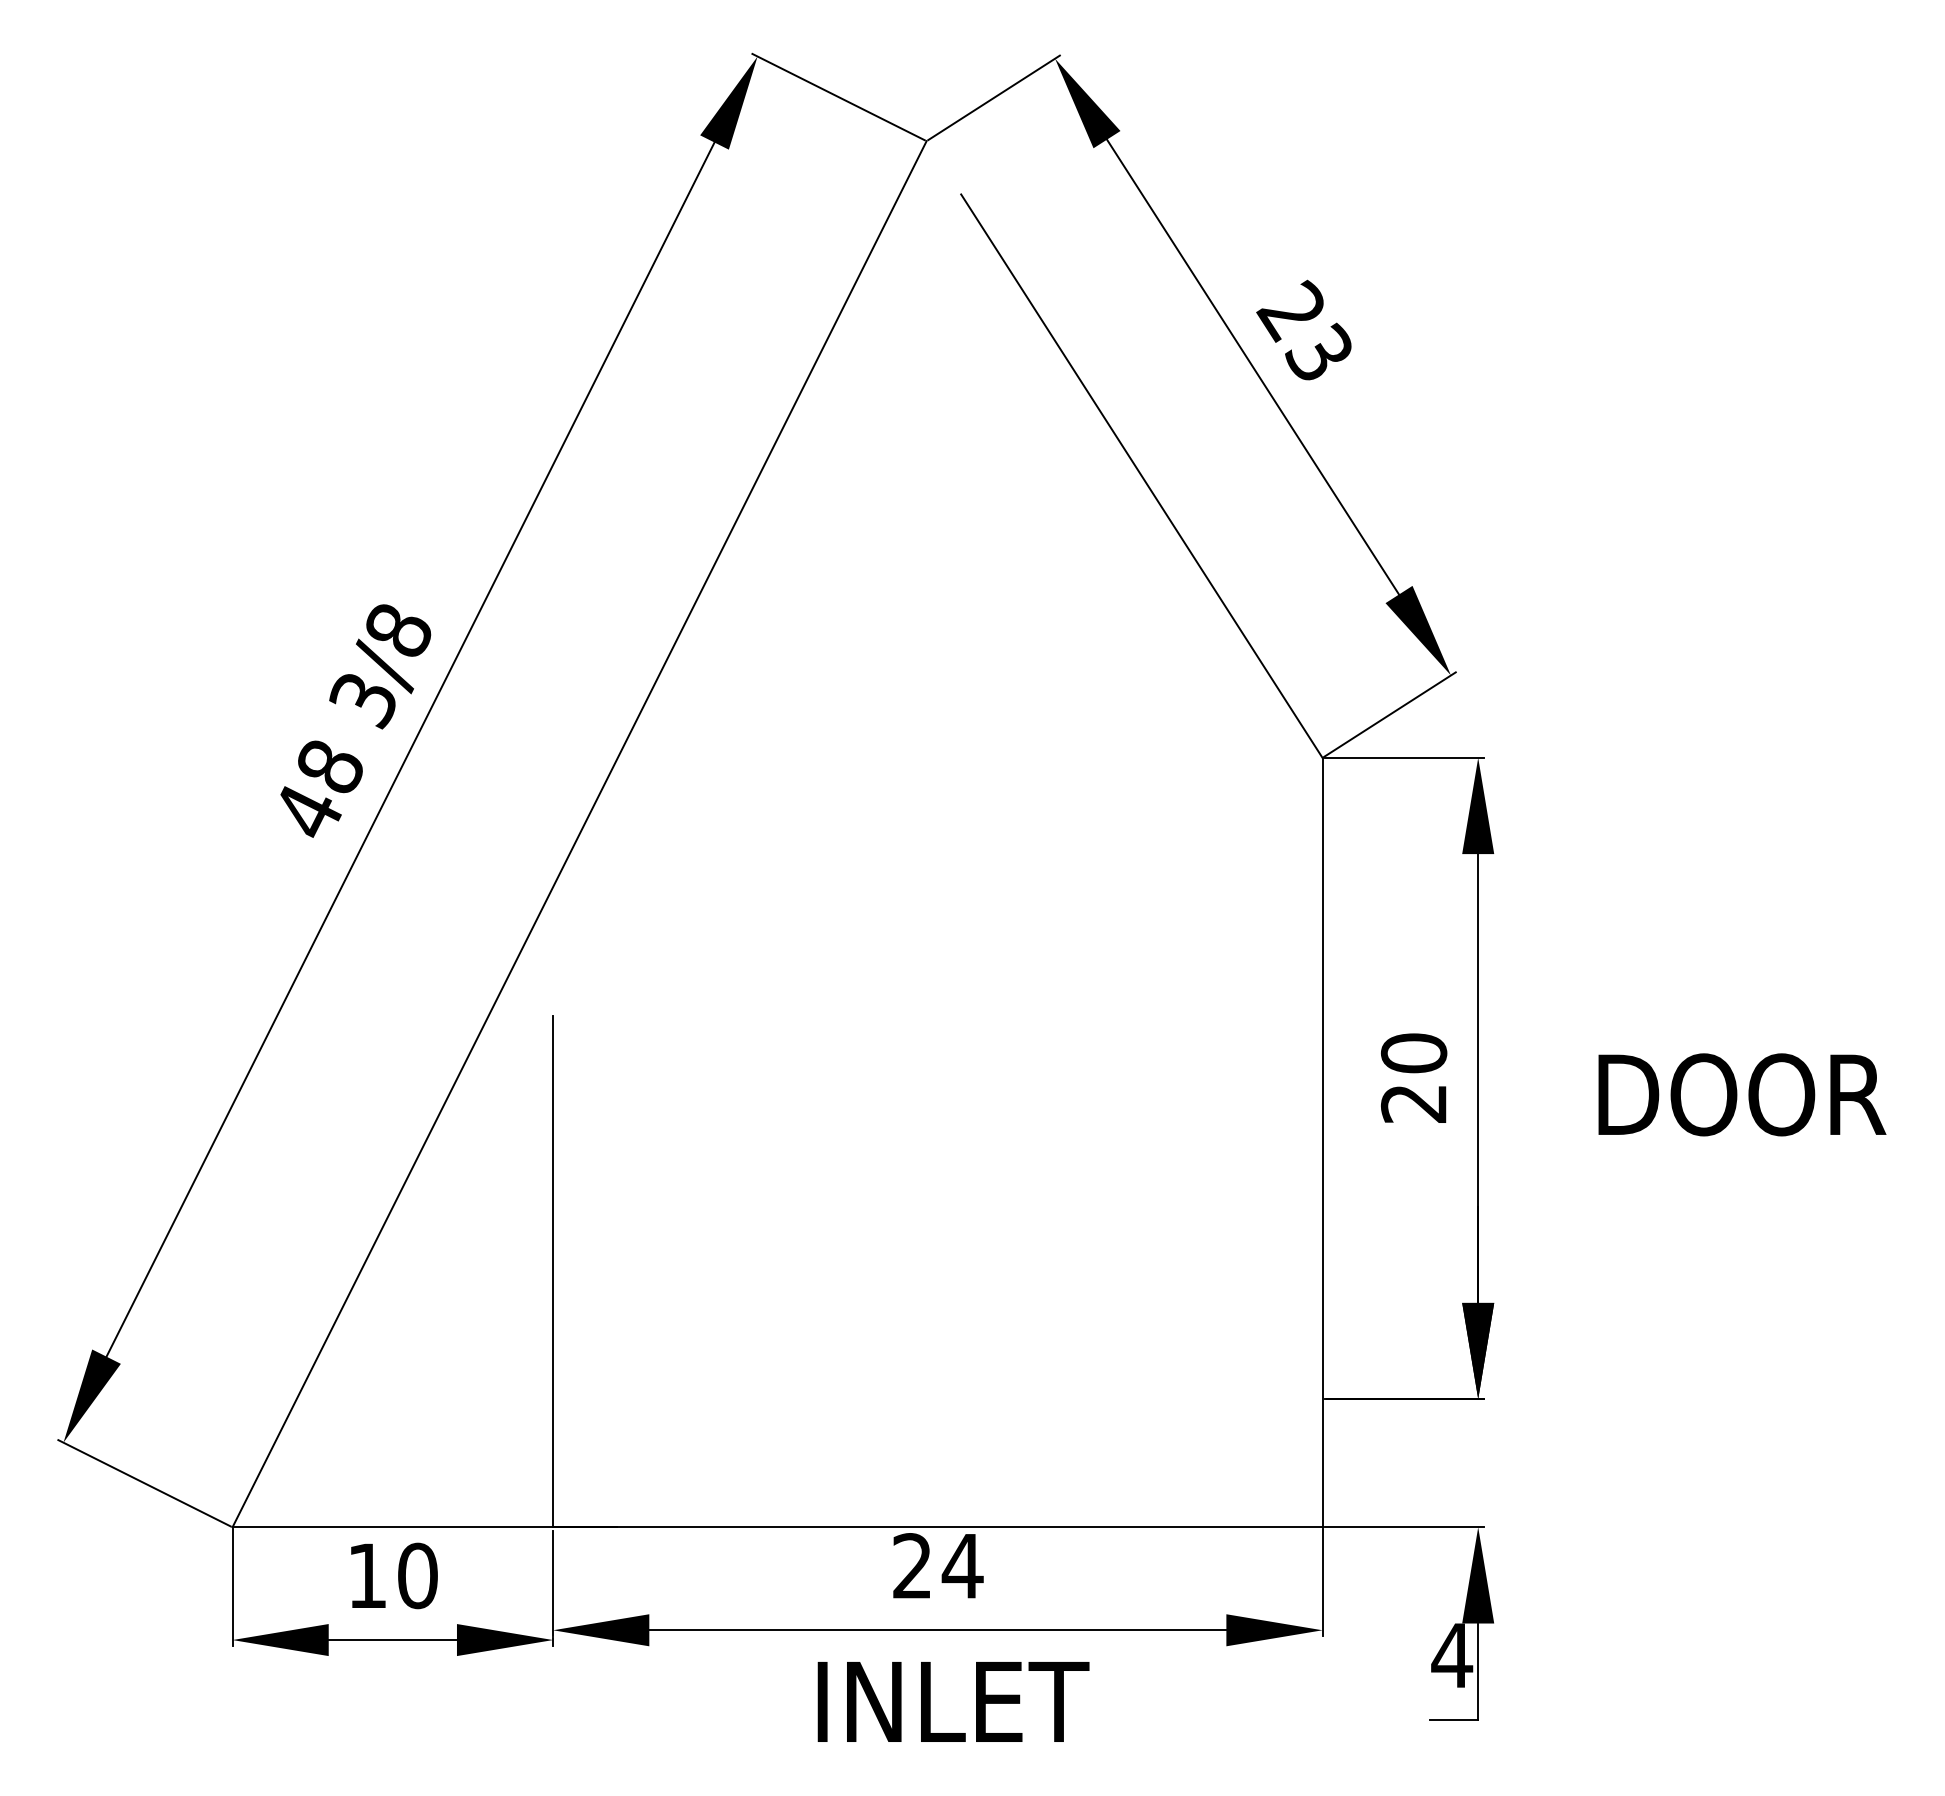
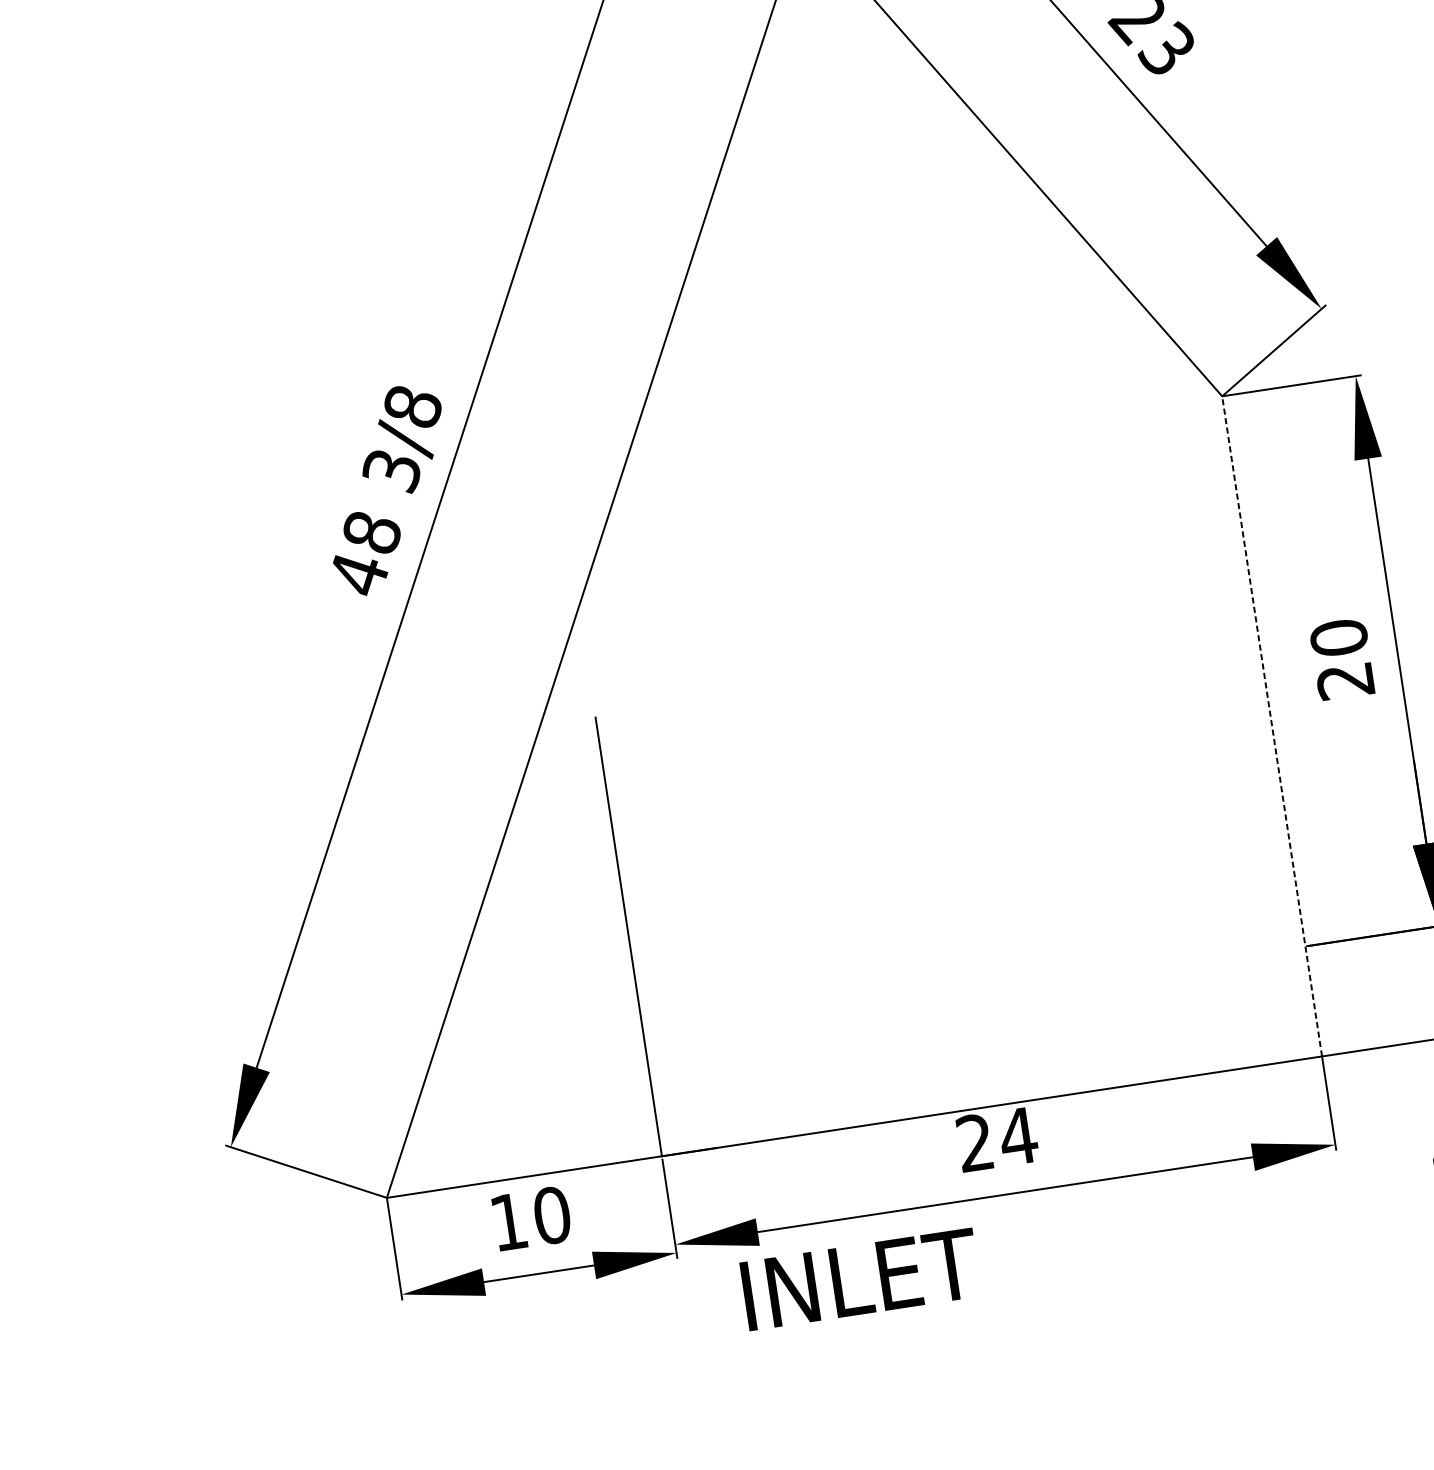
line: (1322, 1142) -> (1272, 726), solid -> dashed
text: (953, 1701) -> (860, 1279), moved

